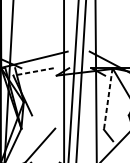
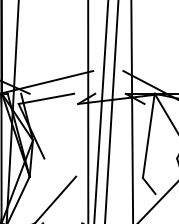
line: (32, 71) -> (45, 98), dashed -> solid
line: (108, 98) -> (148, 135), dashed -> solid

